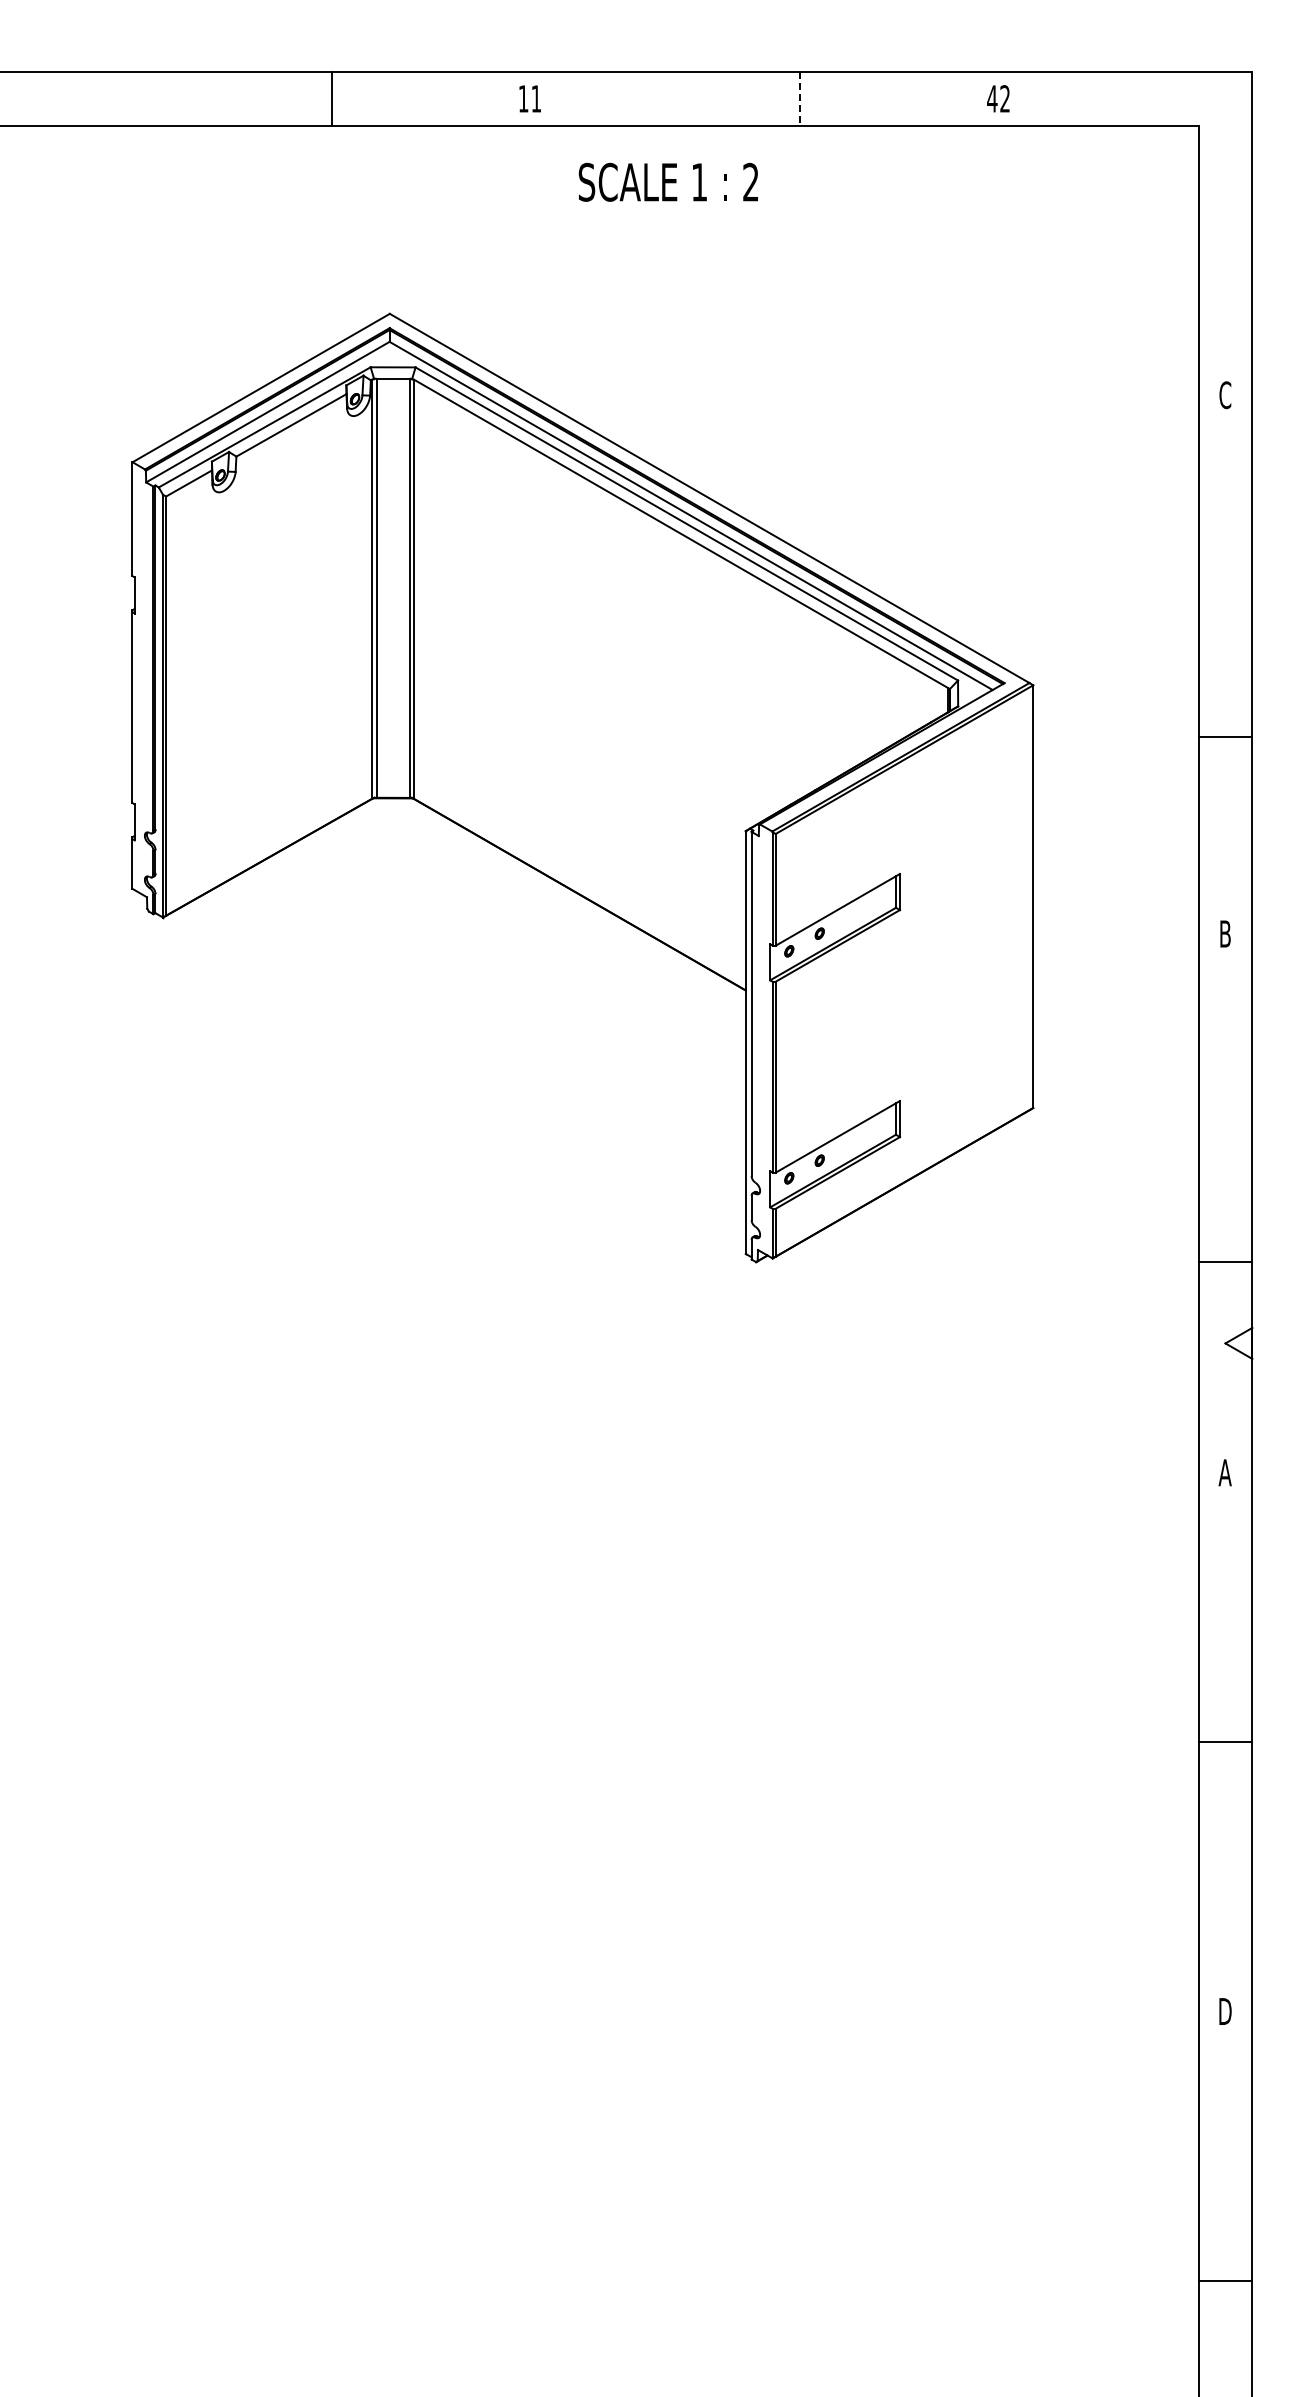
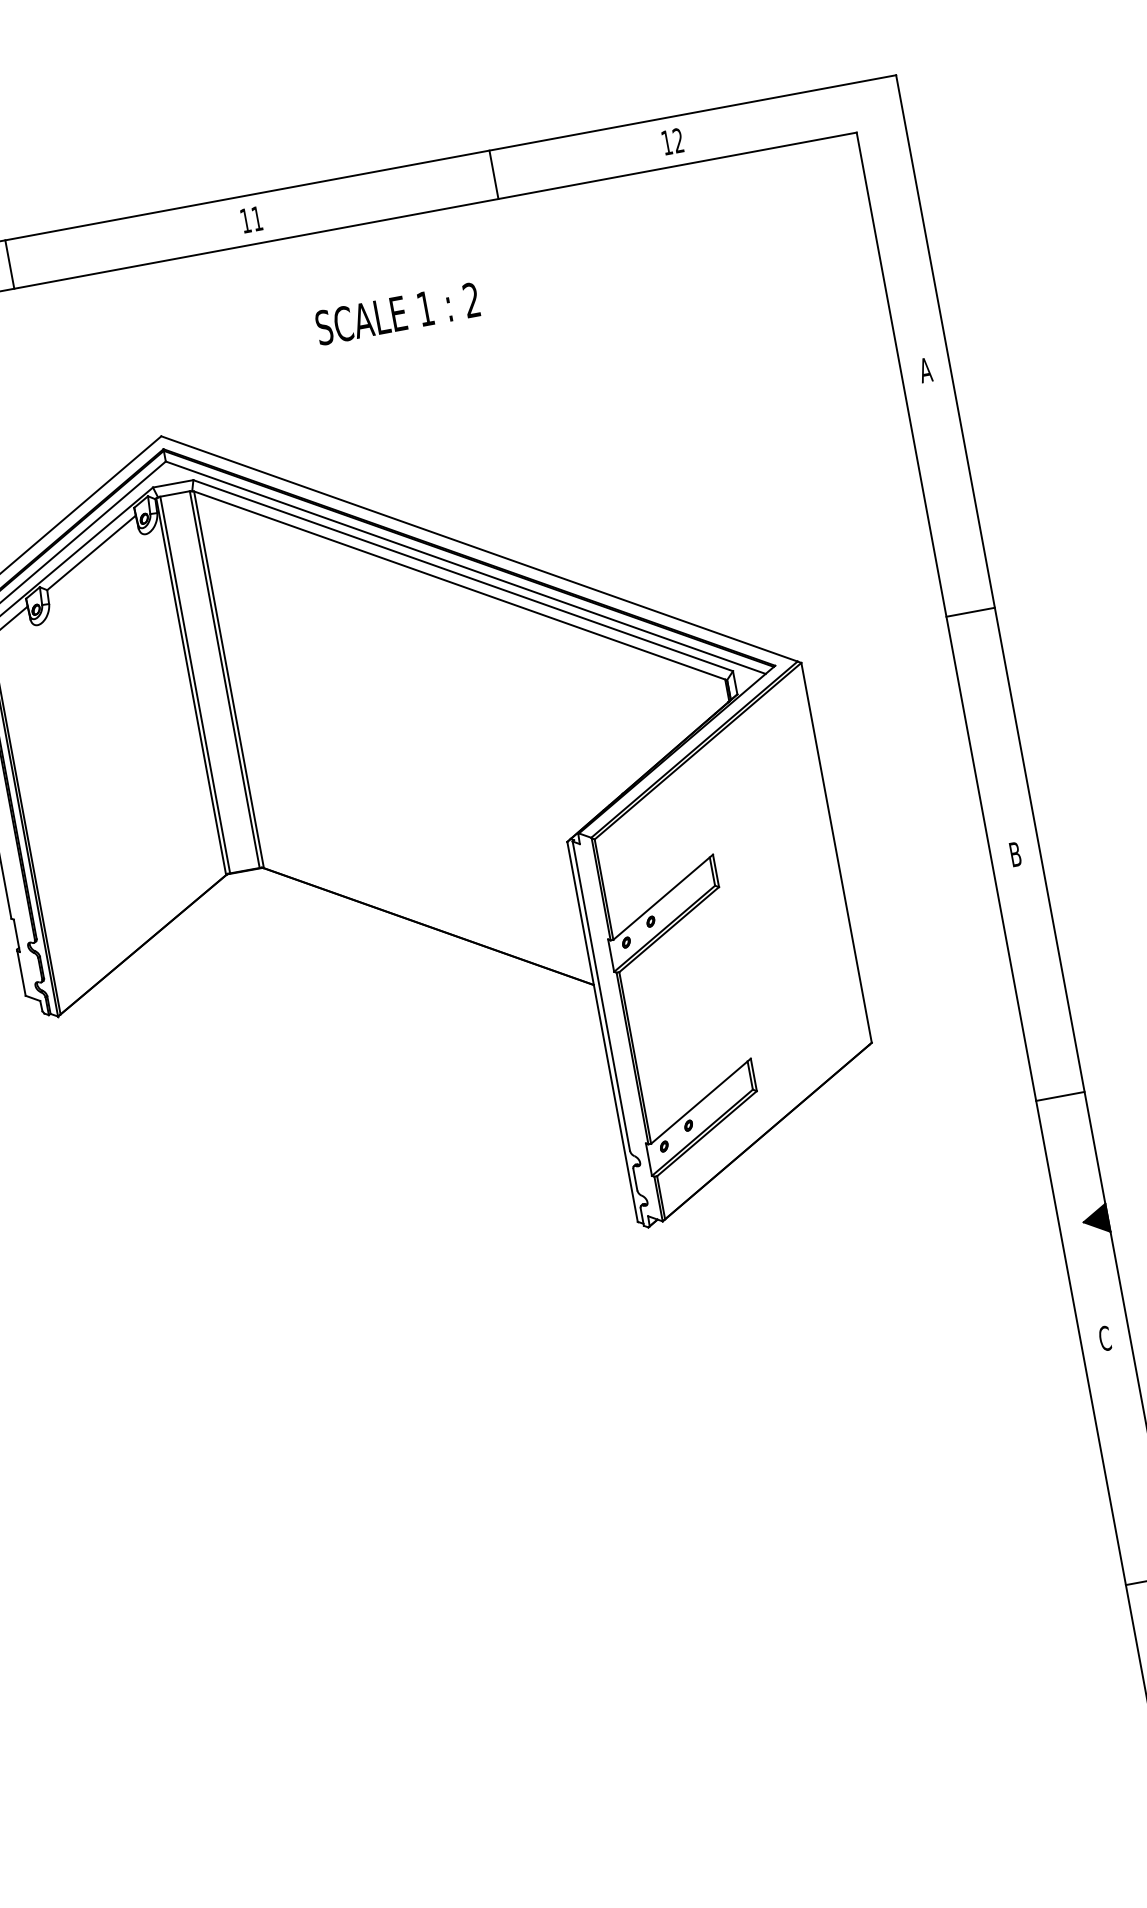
line: (332, 98) -> (10, 264), moved
line: (799, 98) -> (493, 174), dashed -> solid
text: (992, 98) -> (667, 142), 42 -> 12
text: (667, 181) -> (396, 313), moved
text: (1224, 395) -> (924, 370), C -> A
line: (1225, 736) -> (970, 612), moved
line: (1225, 1262) -> (1060, 1096), moved
fill: (1238, 1342) -> (1095, 1219), added
text: (1224, 1472) -> (1104, 1338), A -> C

